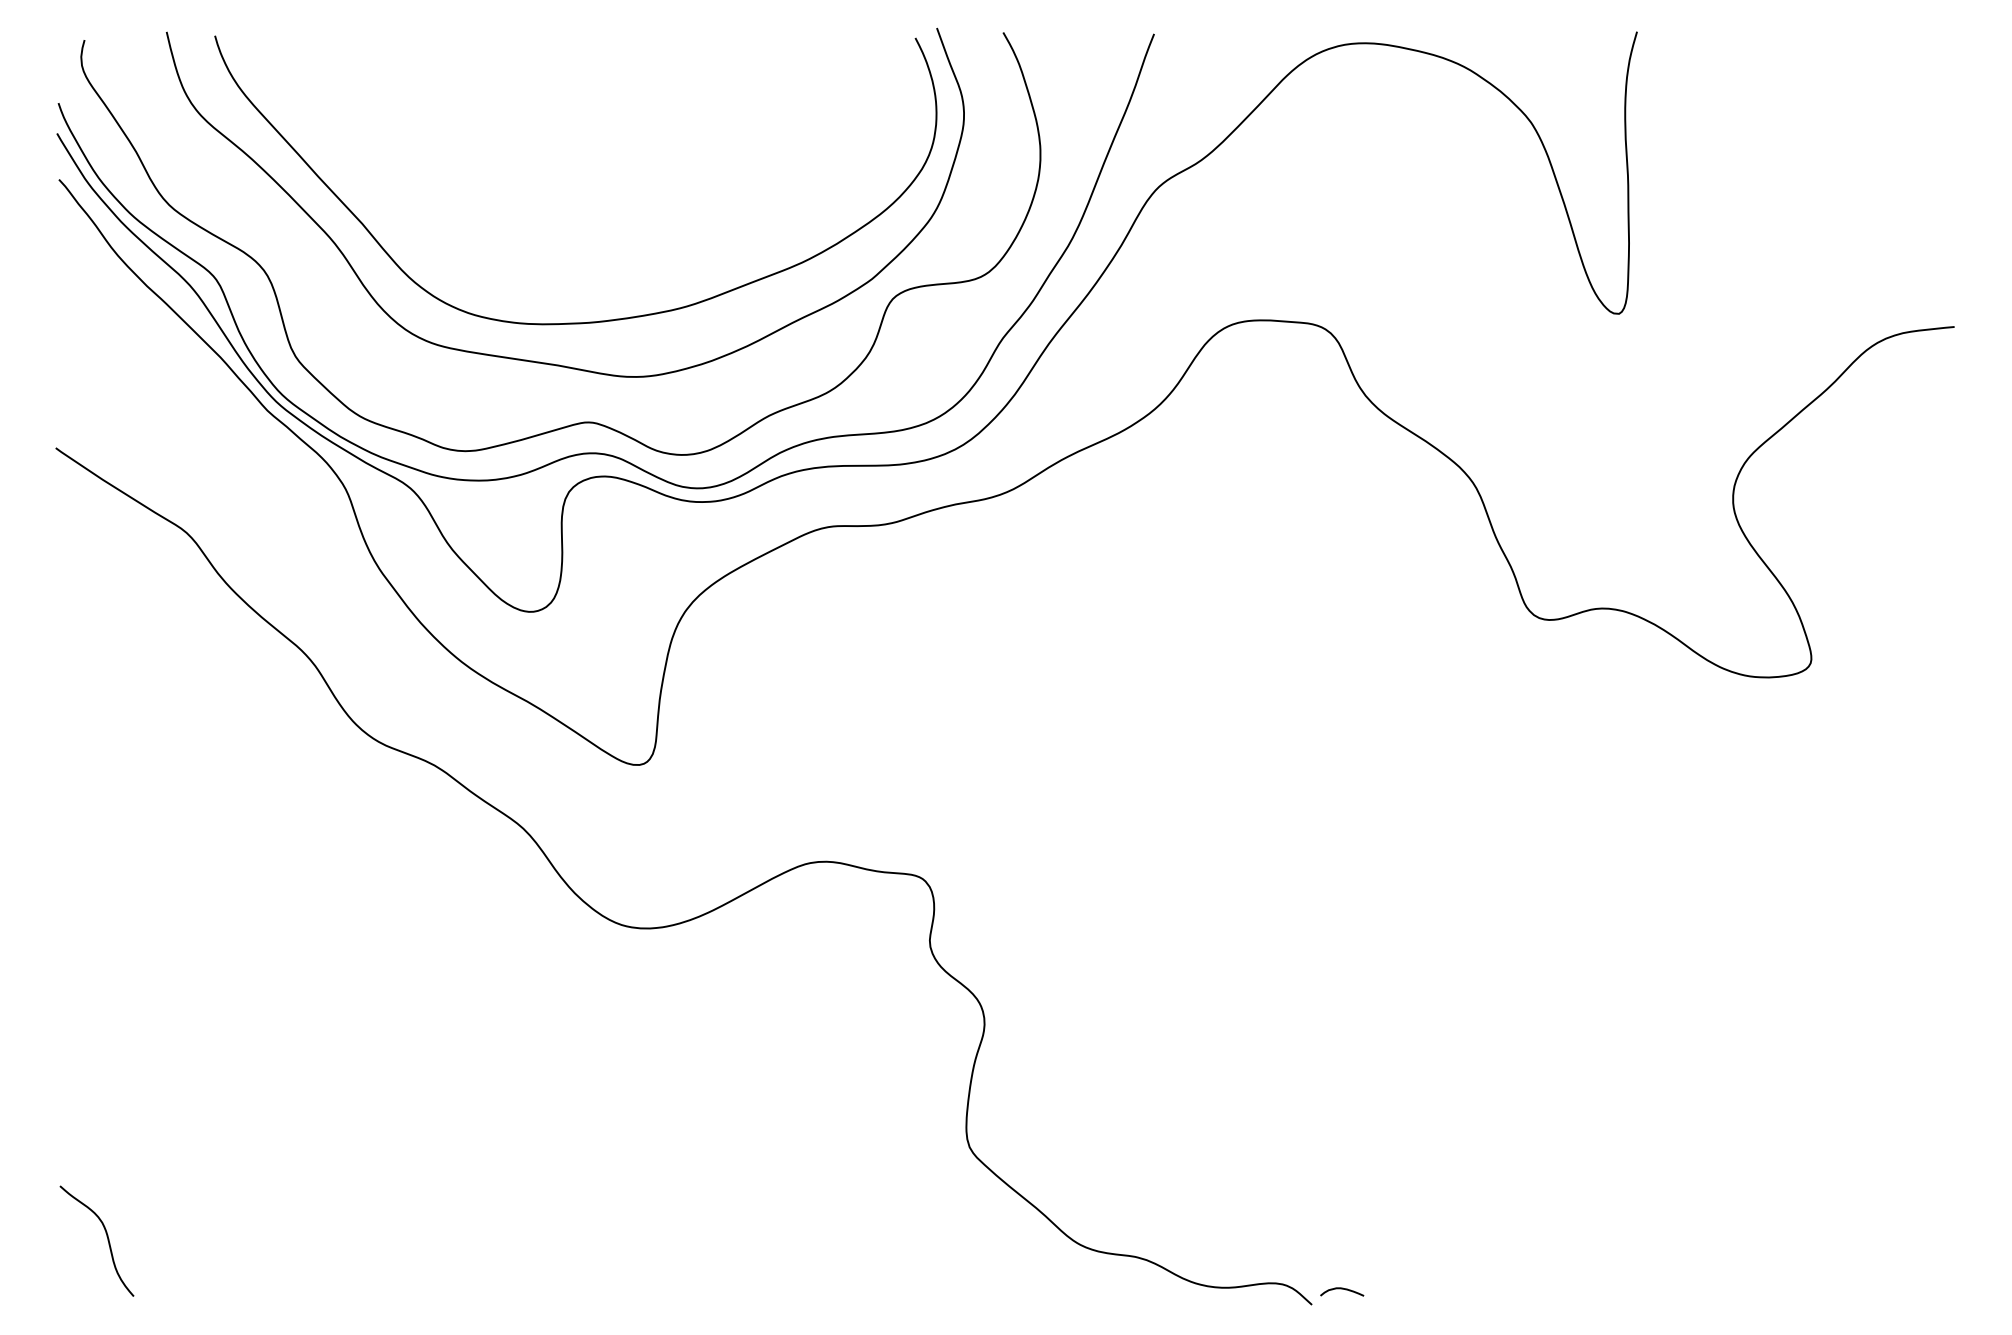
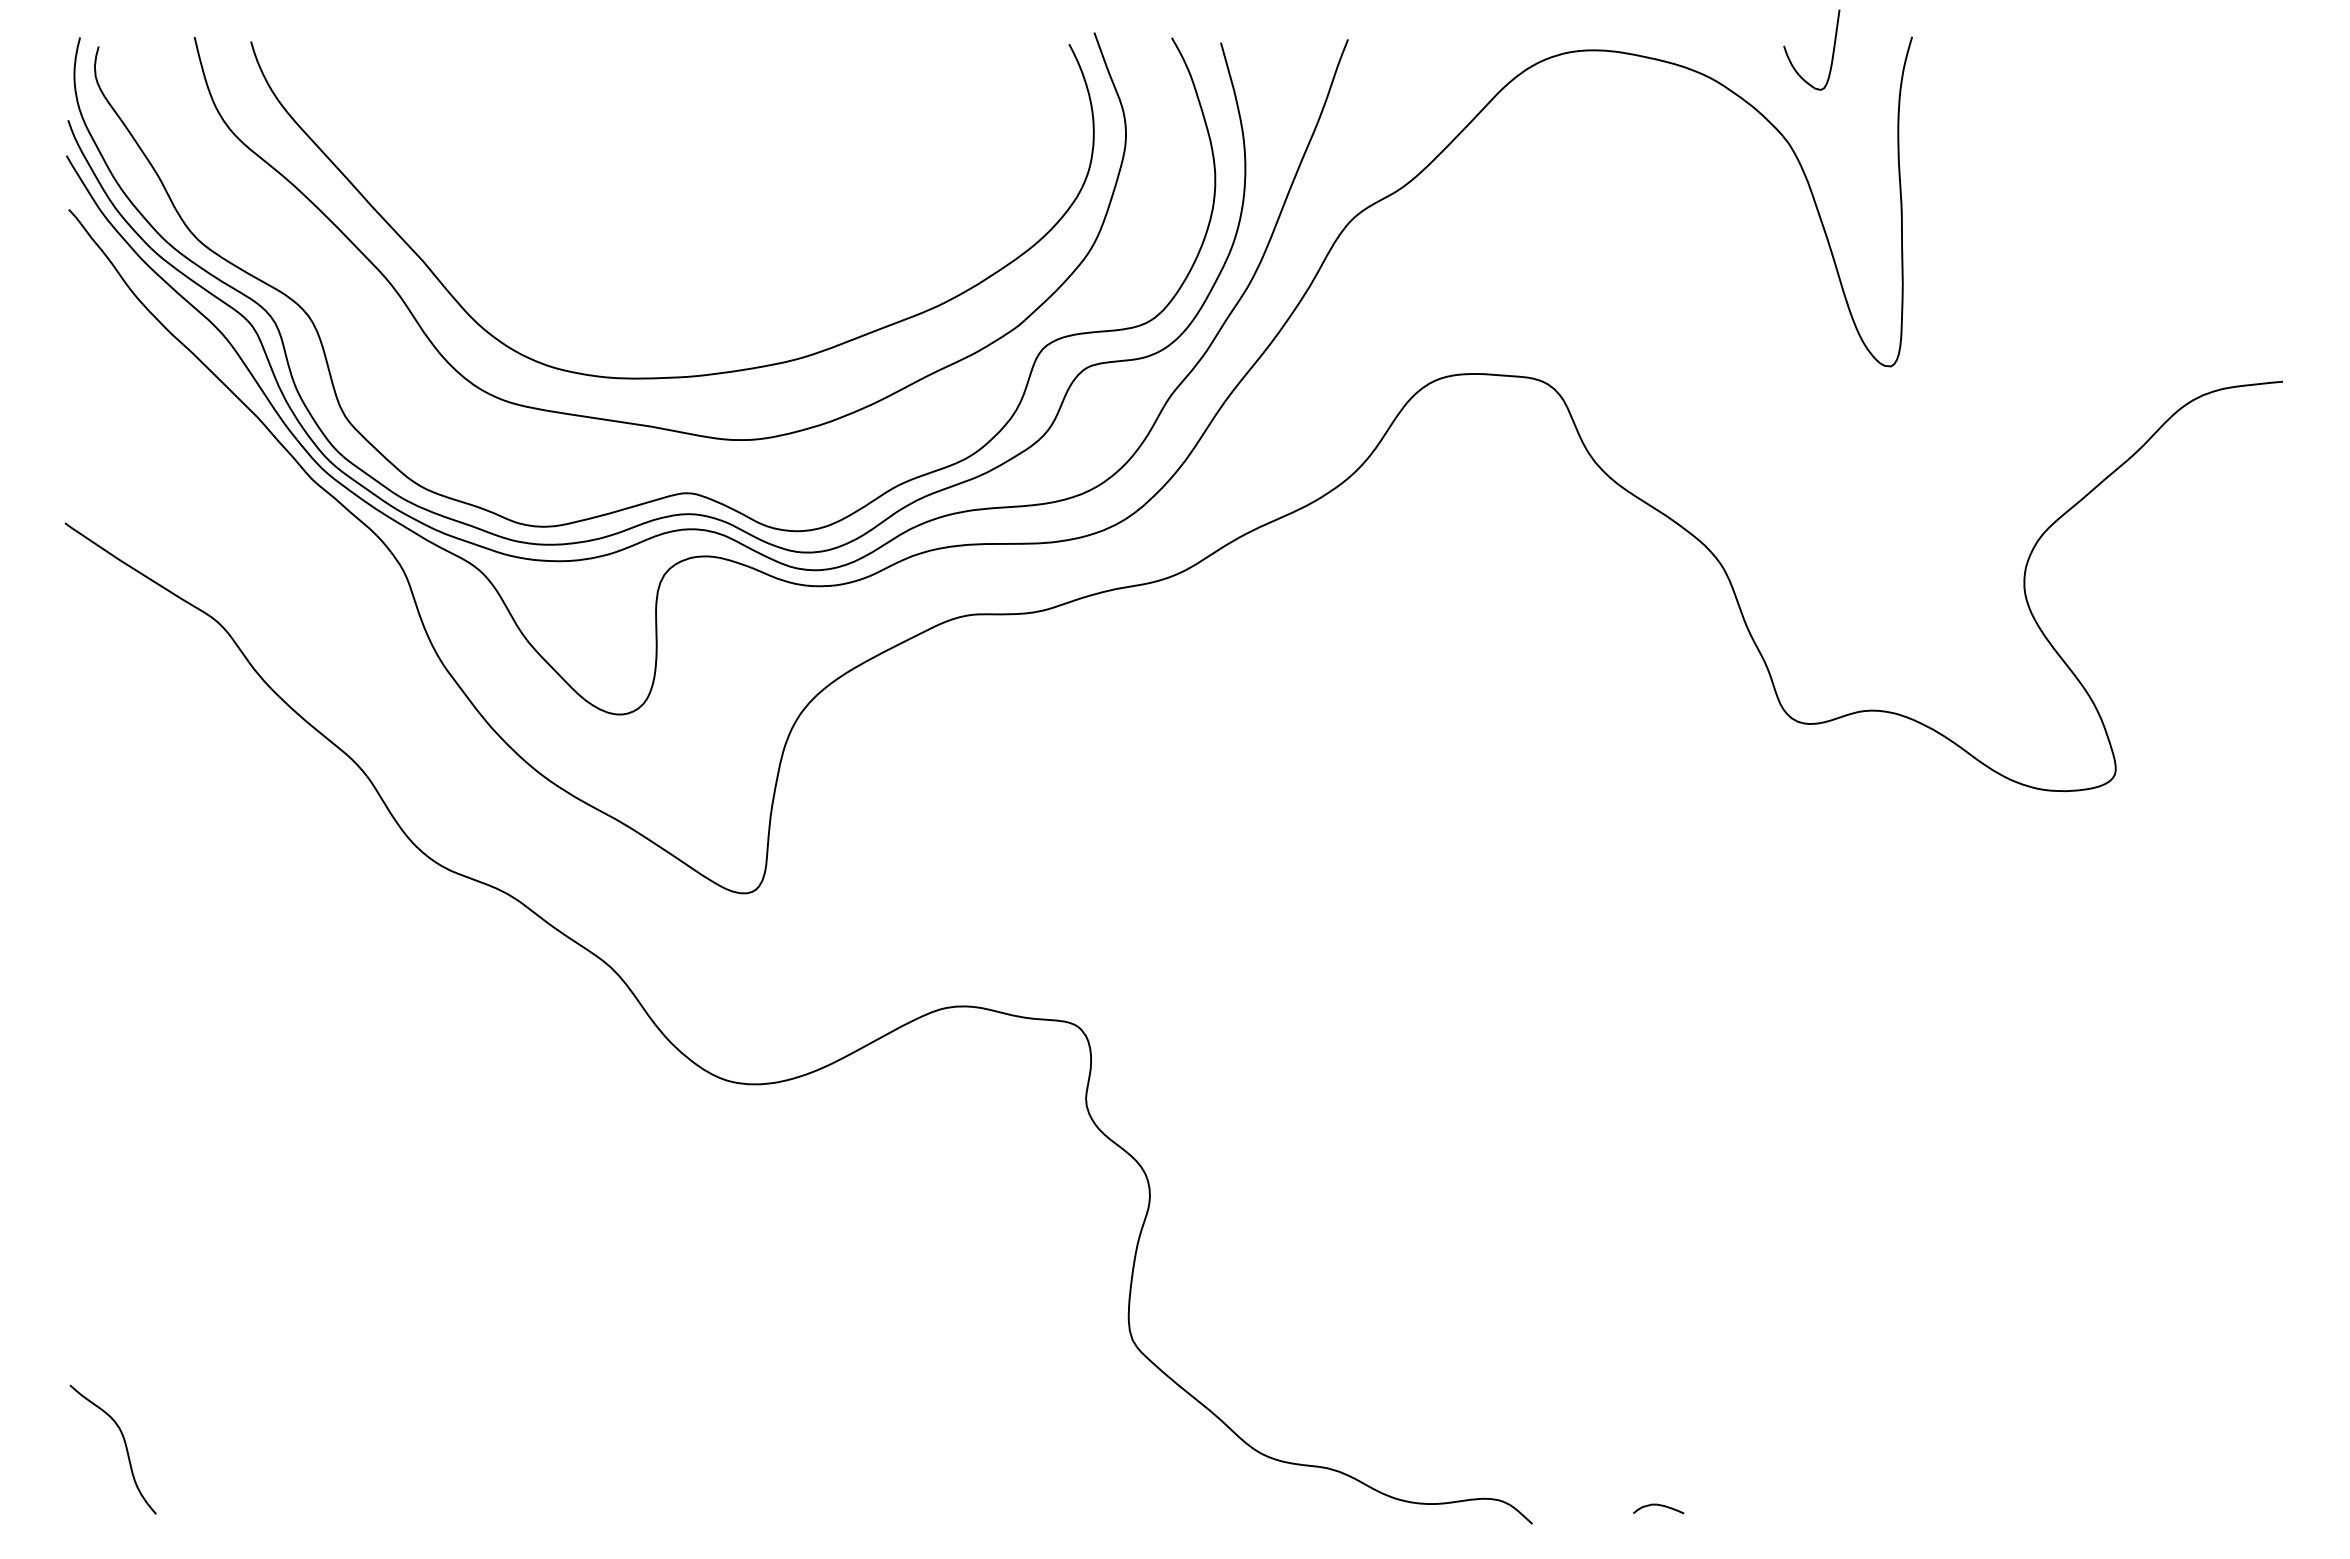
curve: (1568, 44) -> (1832, 51), added
curve: (580, 439) -> (678, 513), added
curve: (1343, 1289) -> (1660, 1506), moved

